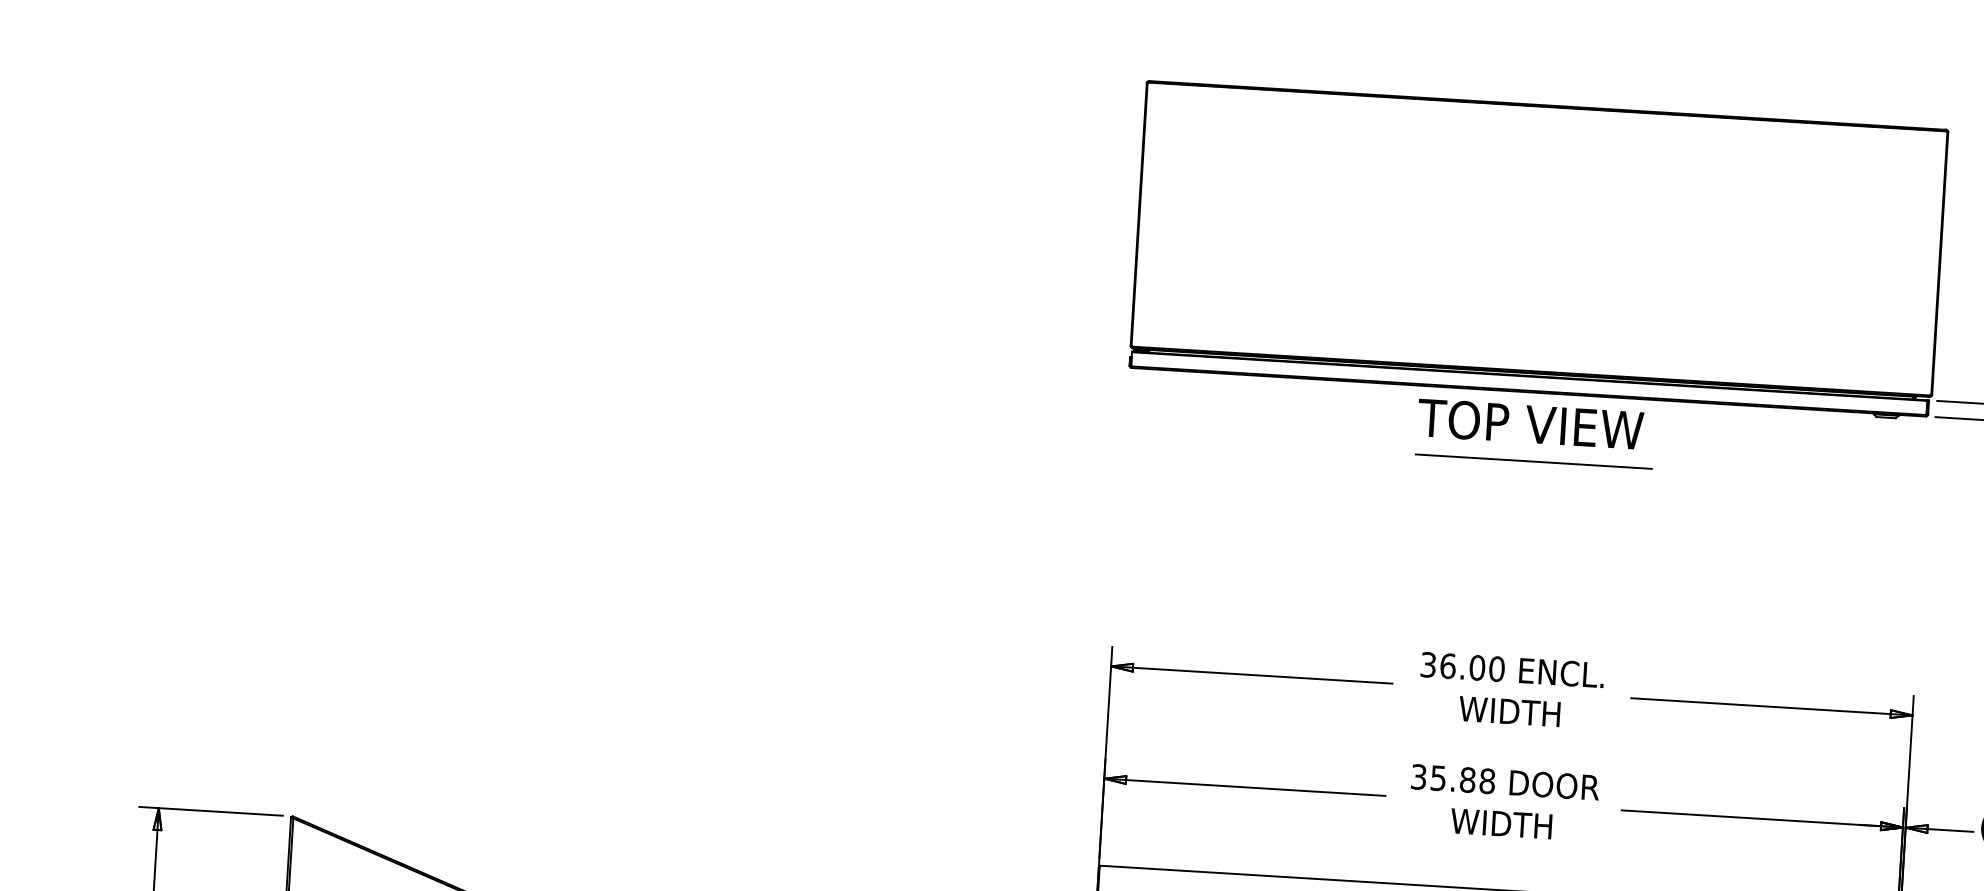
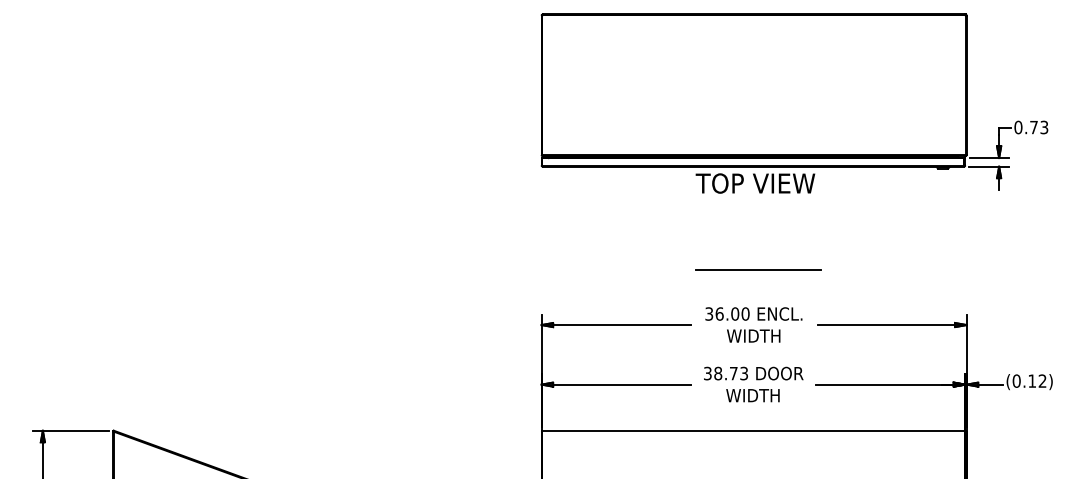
line: (1534, 460) -> (758, 269), moved
text: (1463, 779) -> (731, 373), 35.88 -> 38.73

